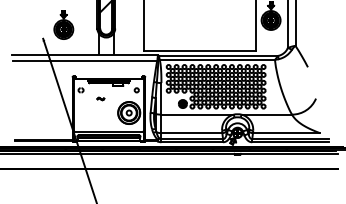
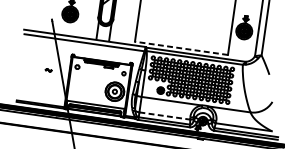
line: (200, 50) -> (181, 48), solid -> dashed
part: (100, 98) -> (48, 69), moved
line: (192, 133) -> (165, 116), solid -> dashed

